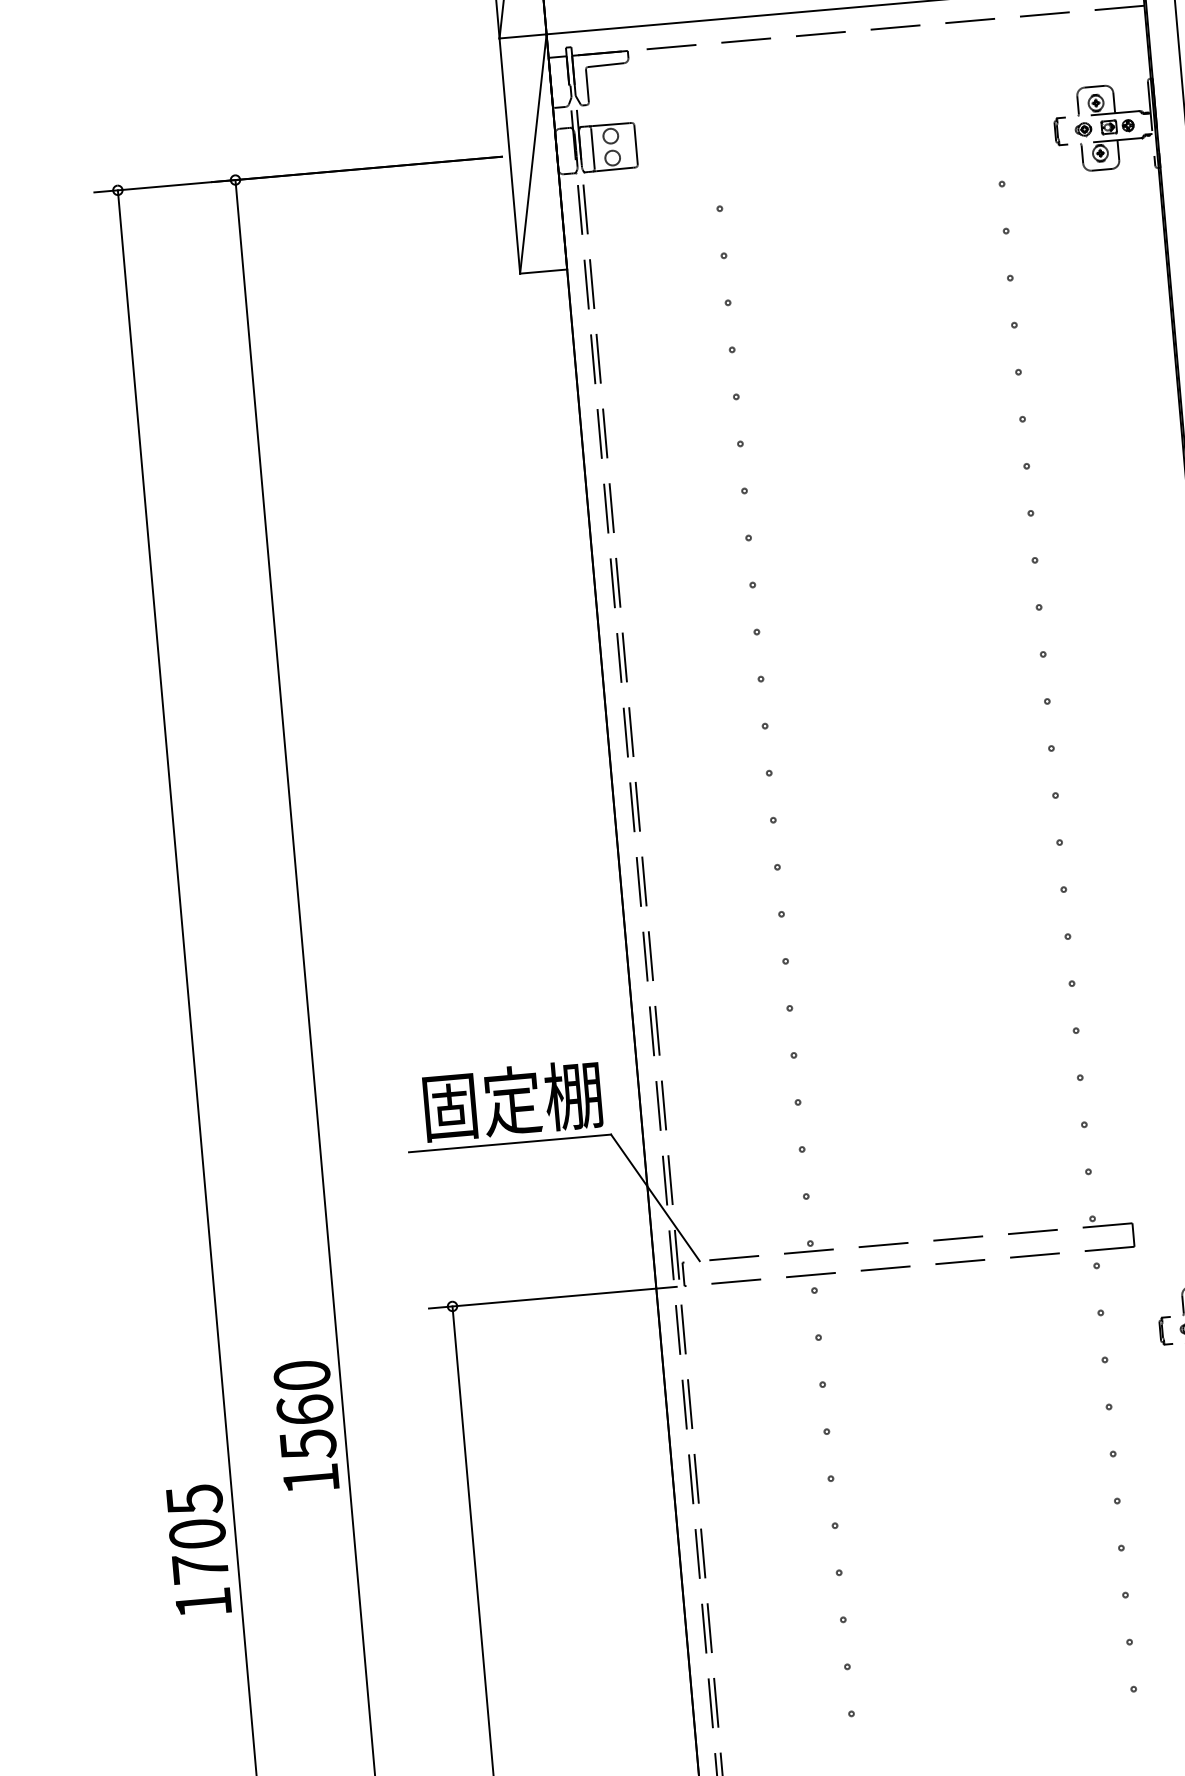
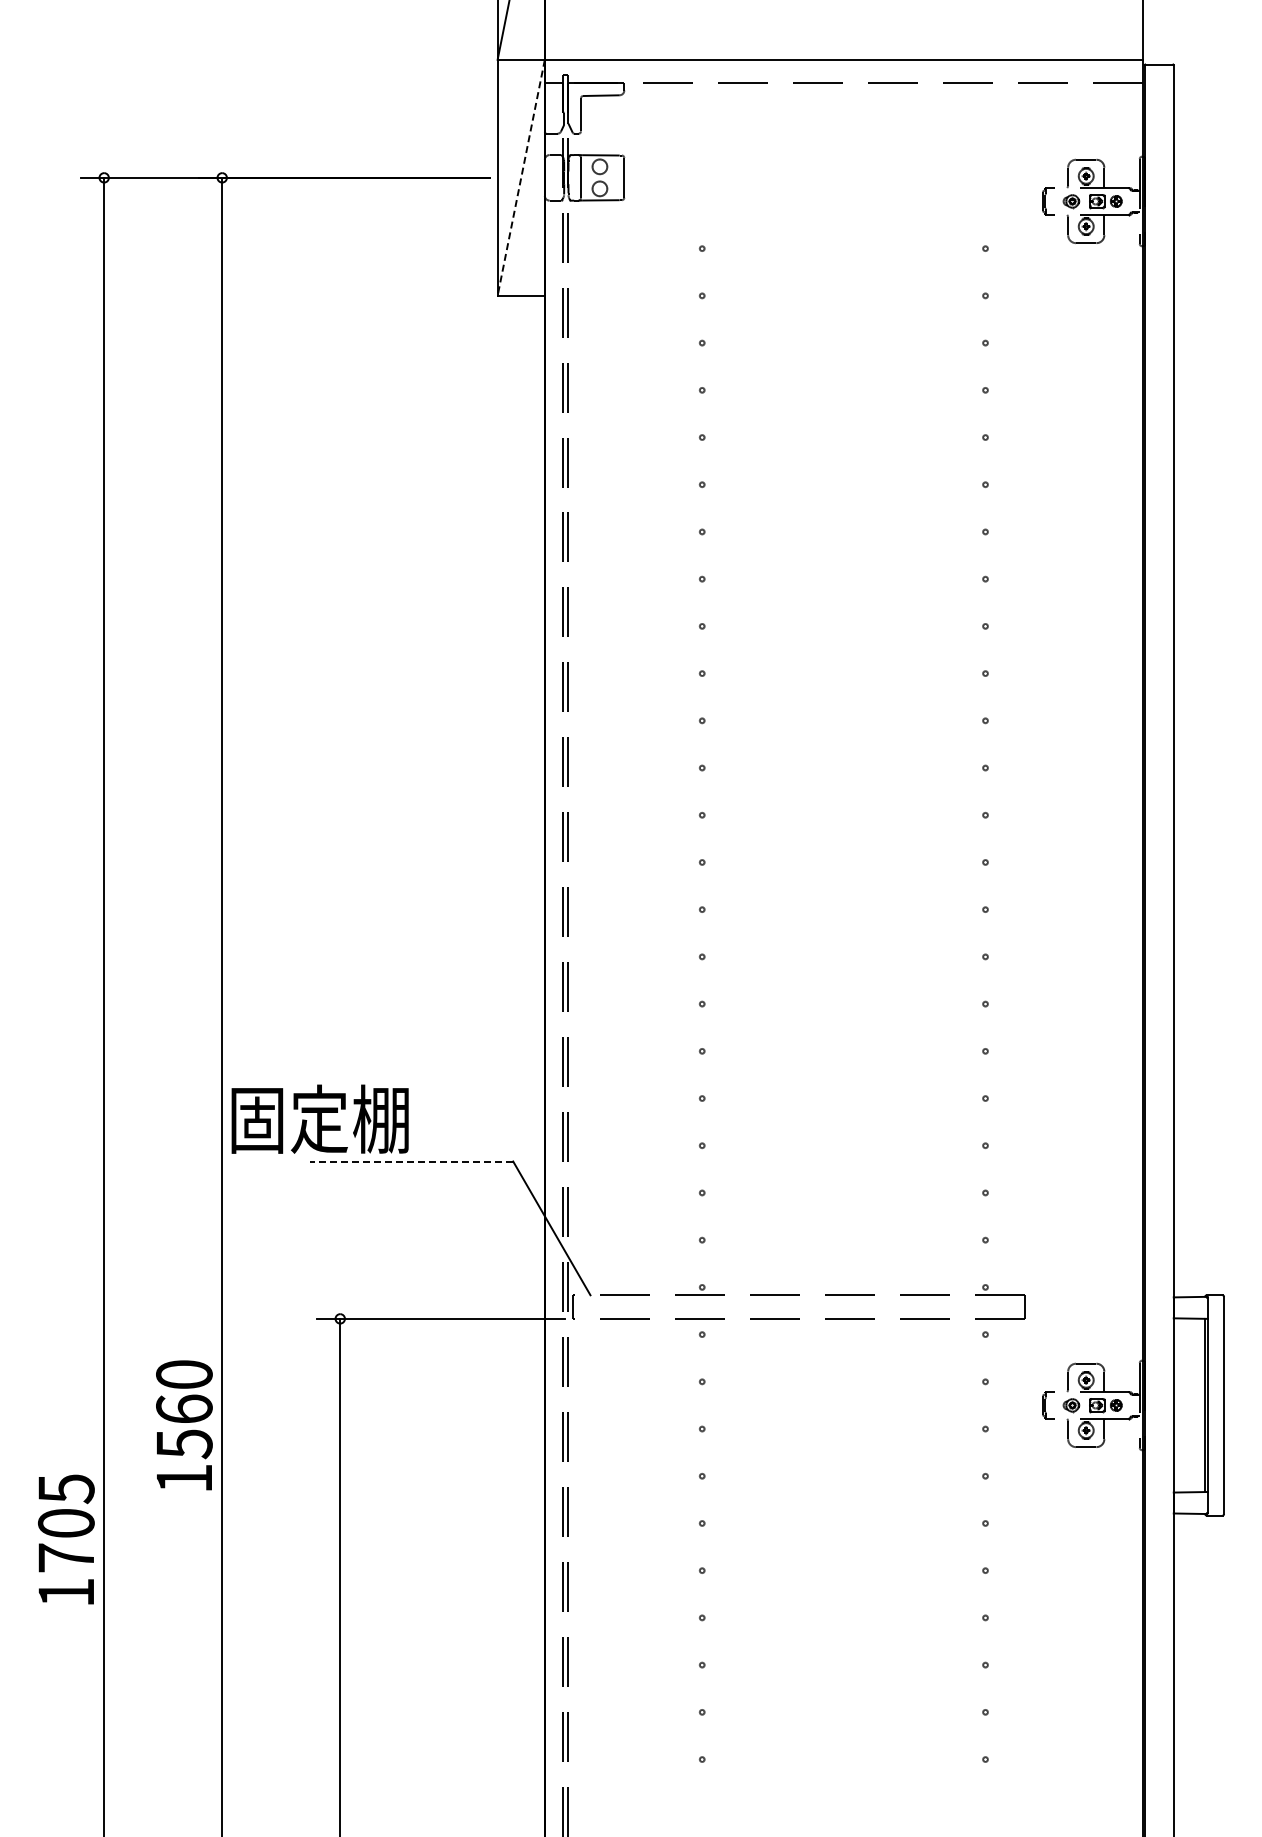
line: (533, 154) -> (521, 178), solid -> dashed
text: (512, 1100) -> (319, 1118), moved
line: (509, 1143) -> (411, 1161), solid -> dashed

